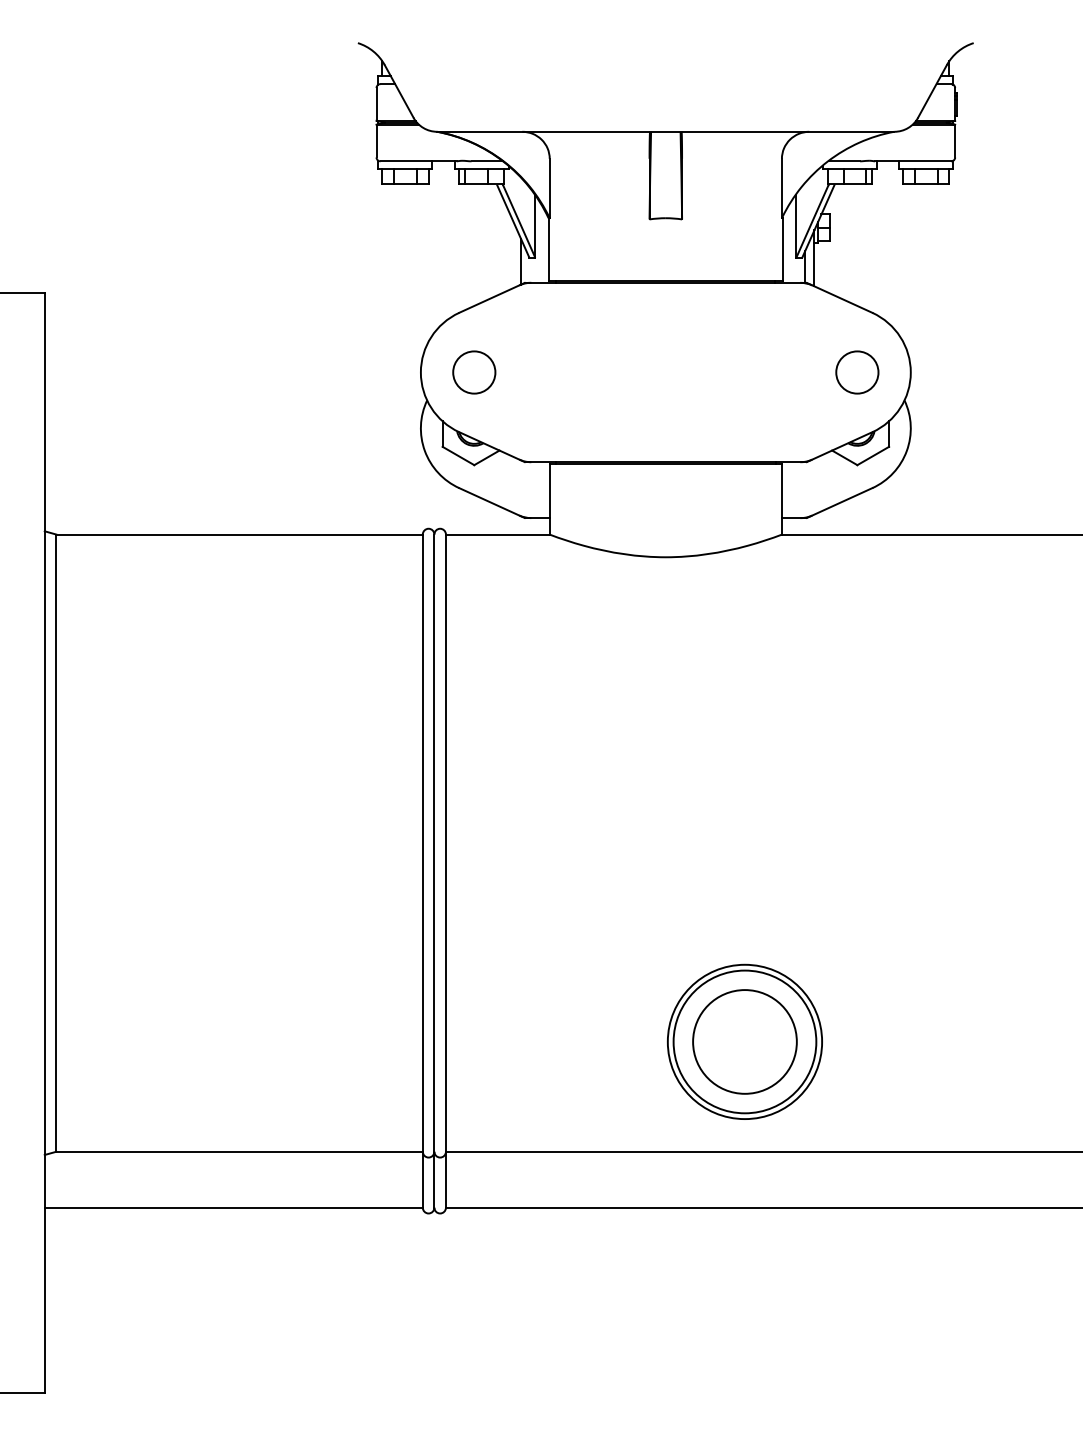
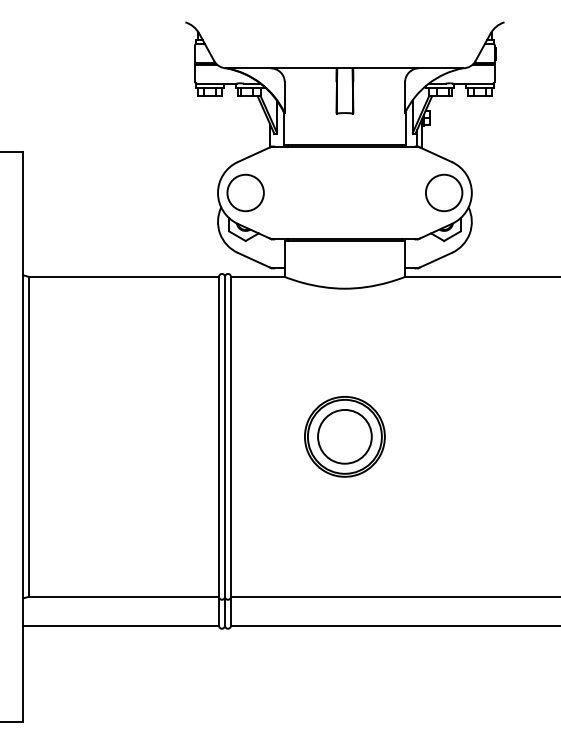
circle: (473, 371) -> (245, 192), size x1.67
circle: (856, 371) -> (443, 192), size x1.67
part: (744, 1041) -> (344, 436), moved

